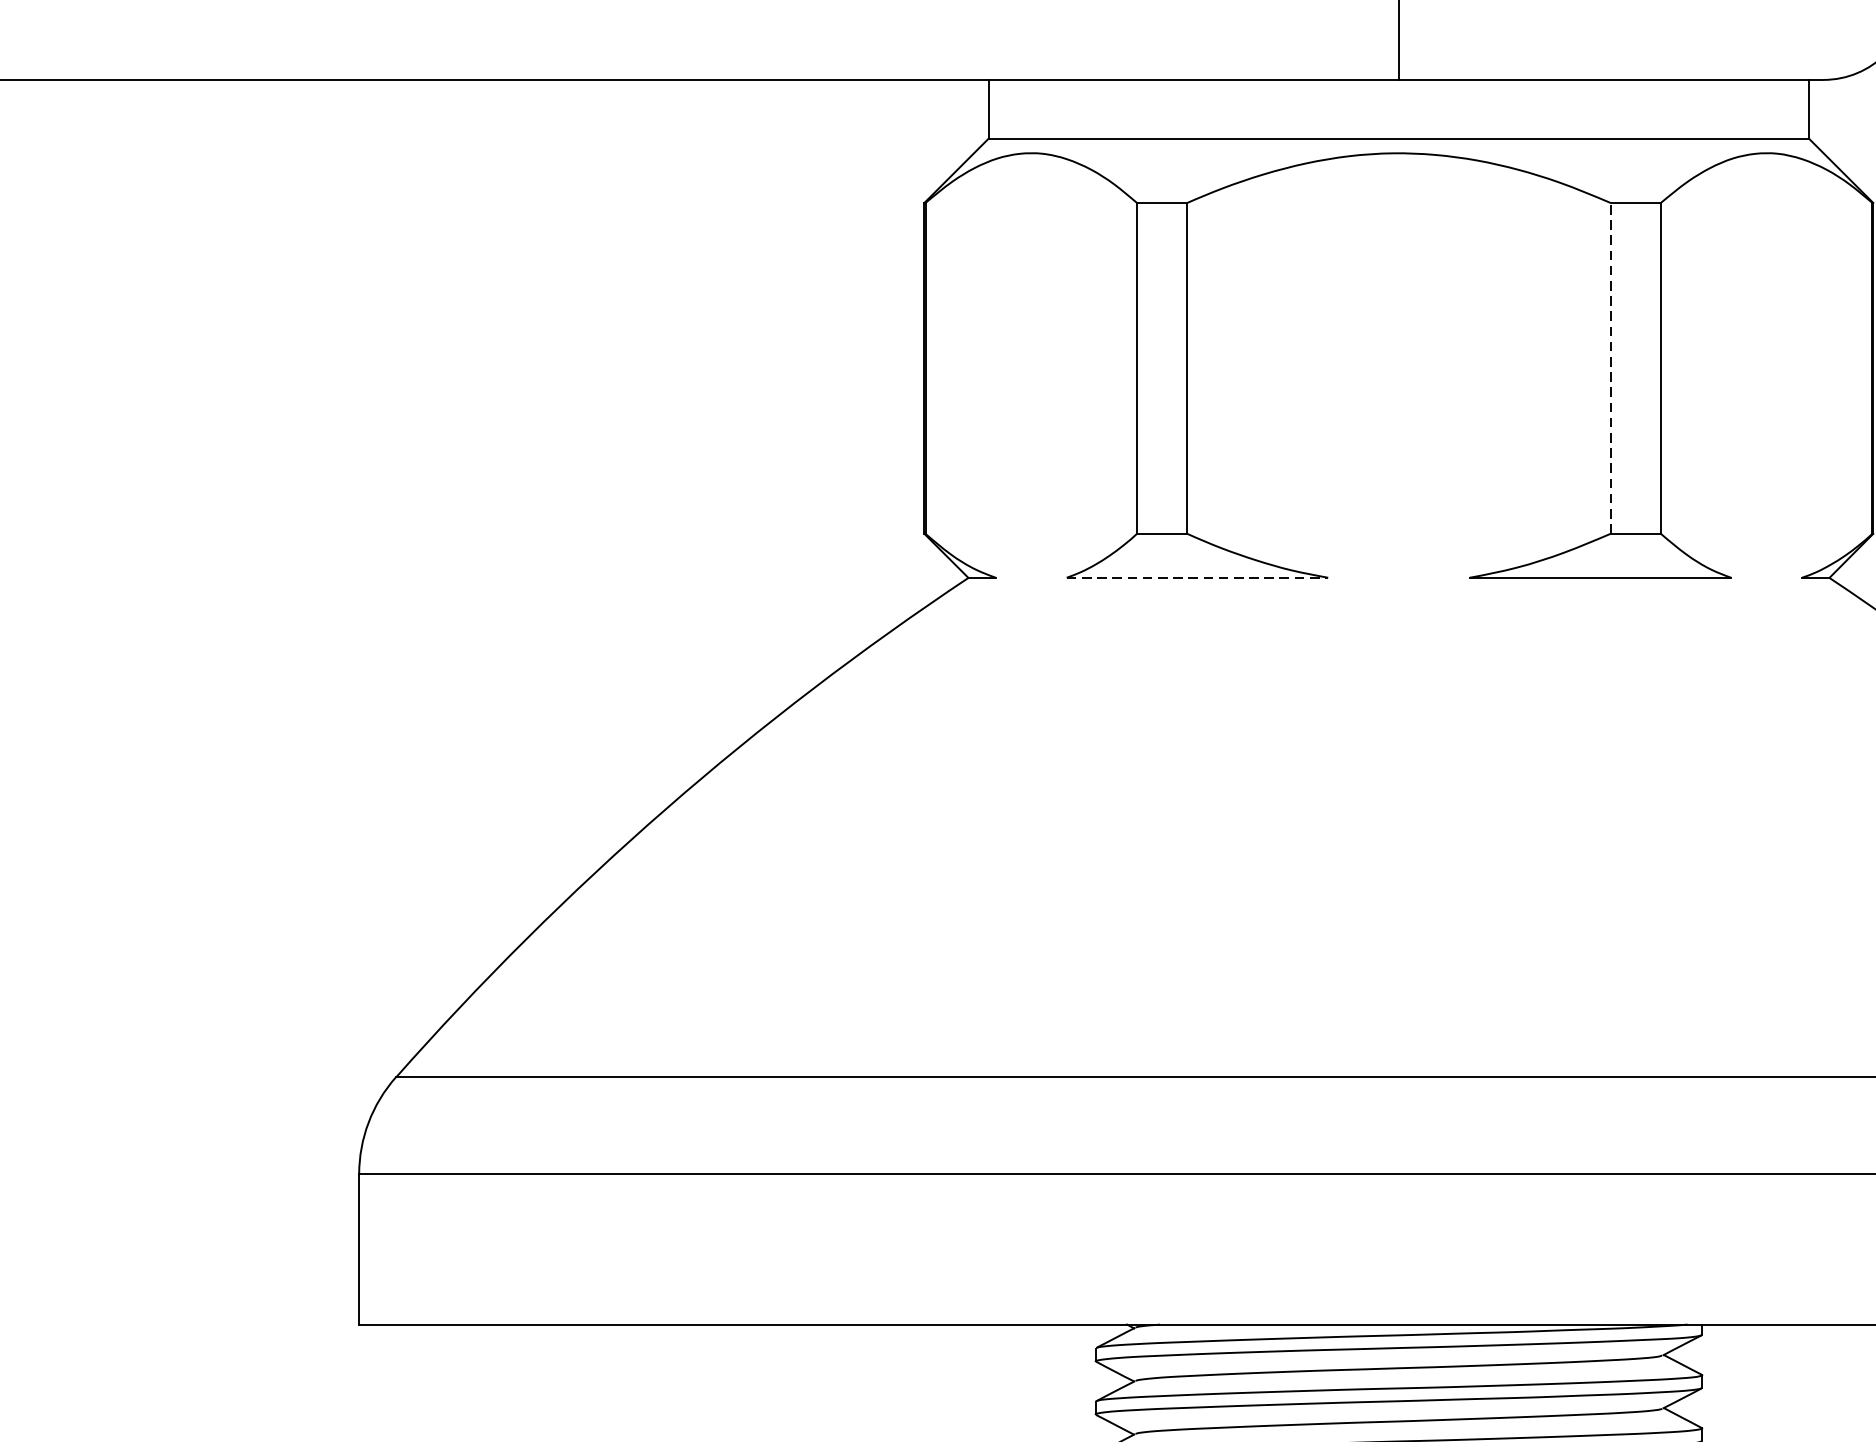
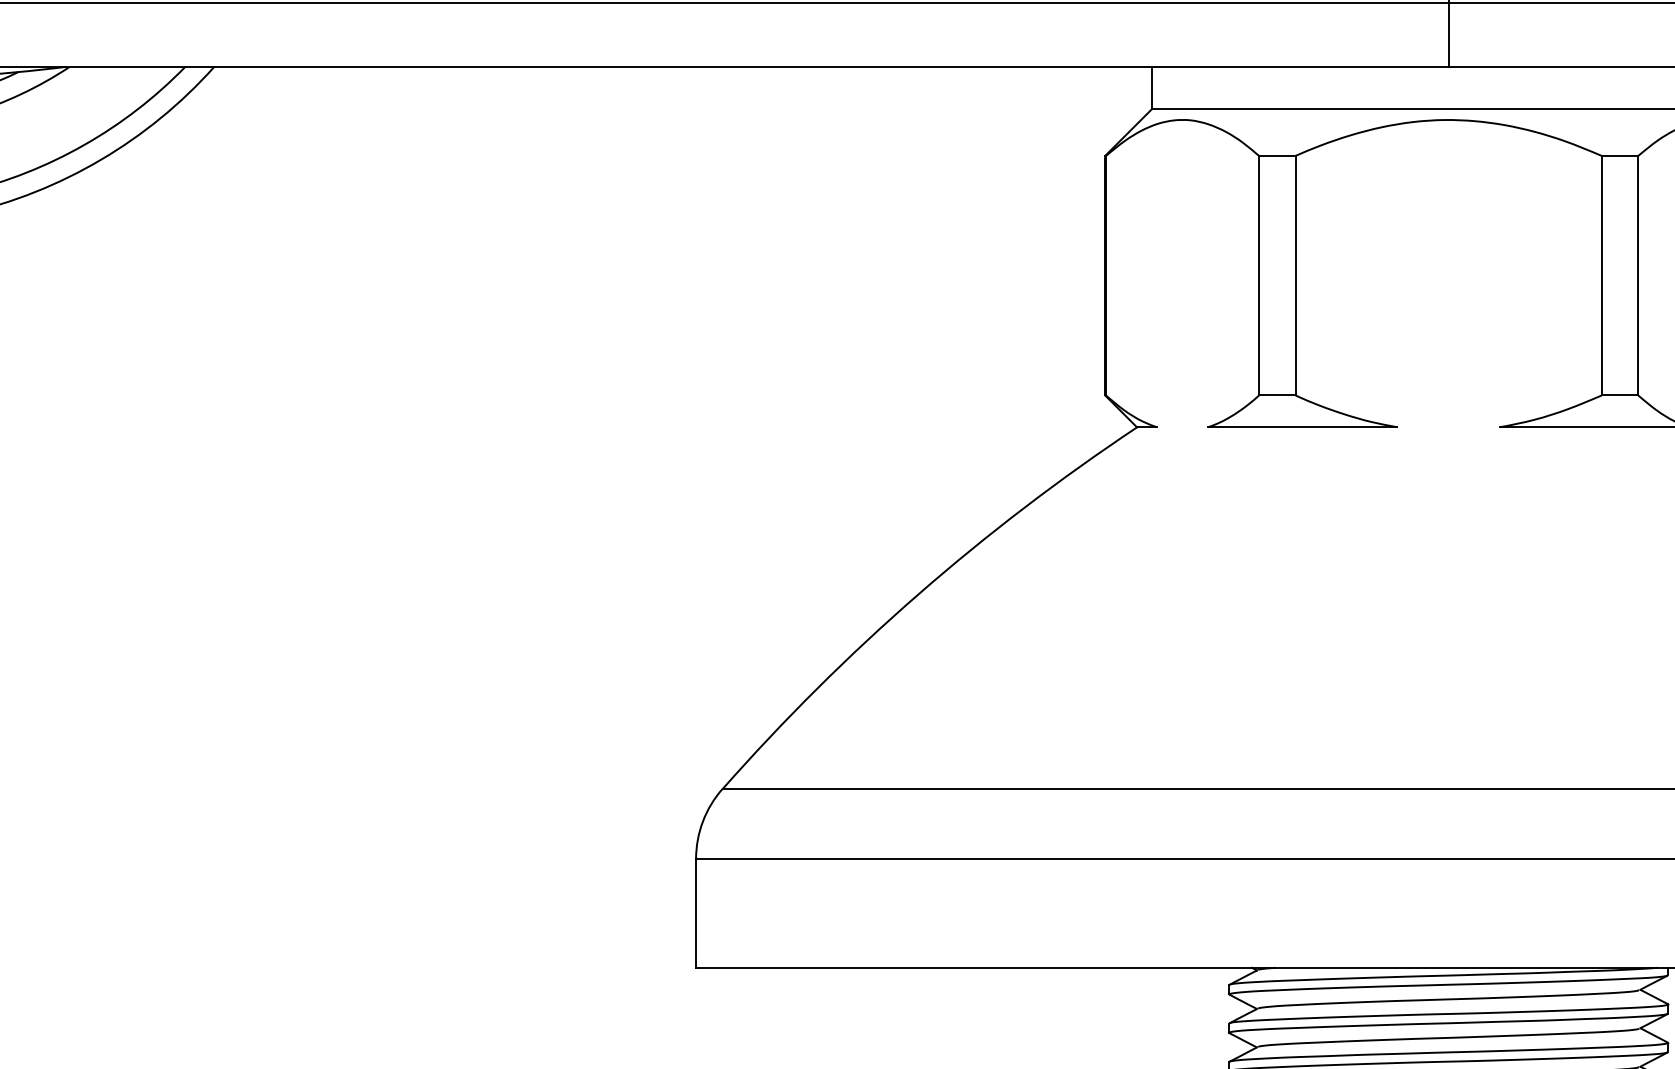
line: (1610, 368) -> (1601, 275), dashed -> solid
line: (1197, 578) -> (1302, 427), dashed -> solid

